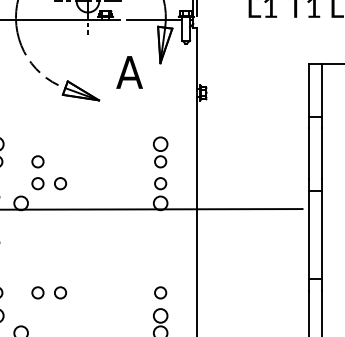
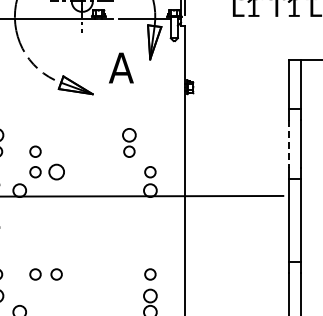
part: (160, 151) -> (129, 142), moved
line: (308, 154) -> (288, 144), solid -> dashed
circle: (60, 183) -> (56, 172), size x1.4

